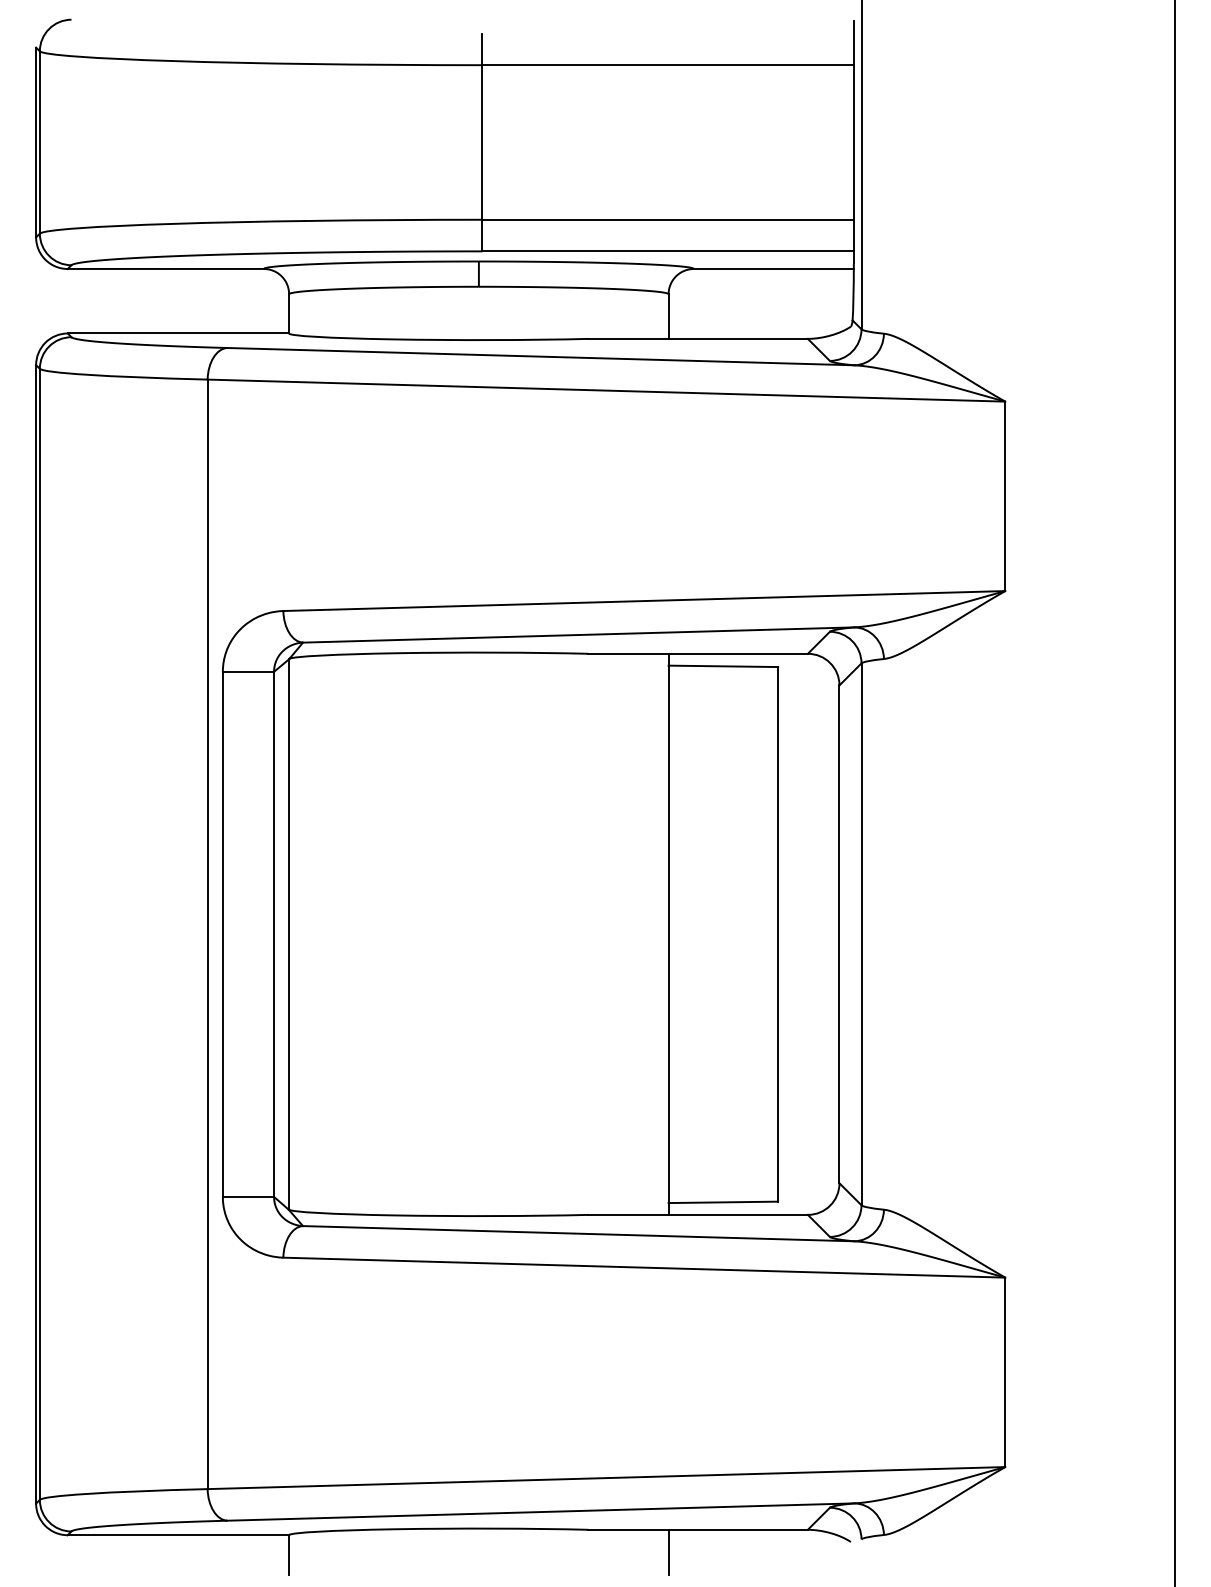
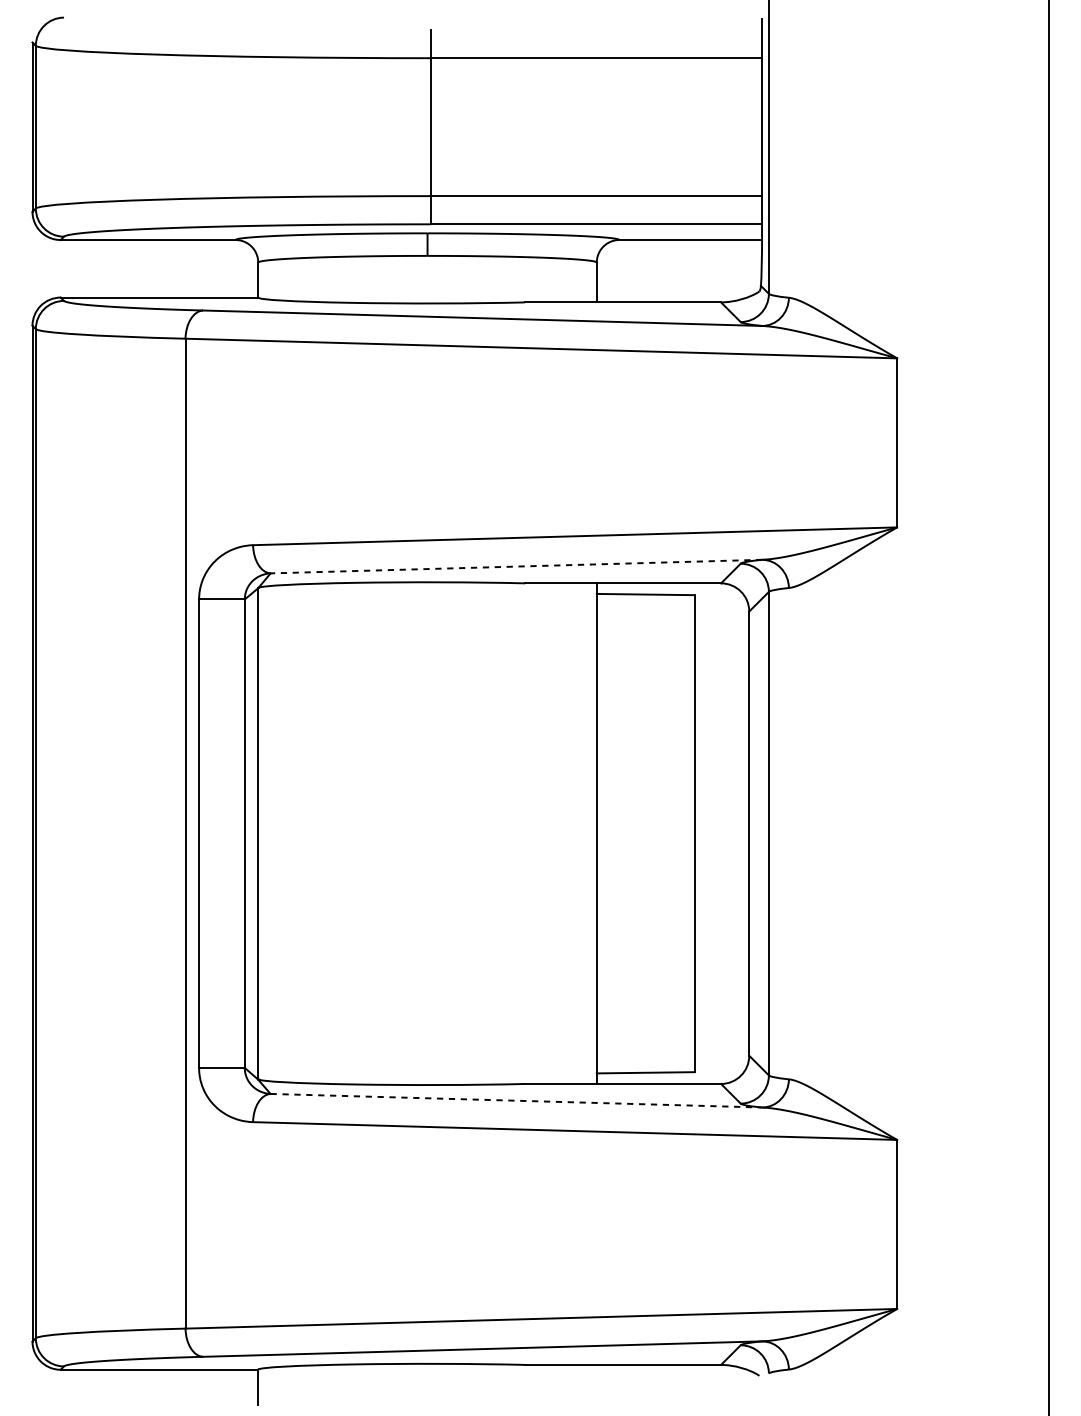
line: (578, 635) -> (516, 567), solid -> dashed
line: (578, 1233) -> (516, 1100), solid -> dashed
line: (668, 1552) -> (596, 1385), removed

